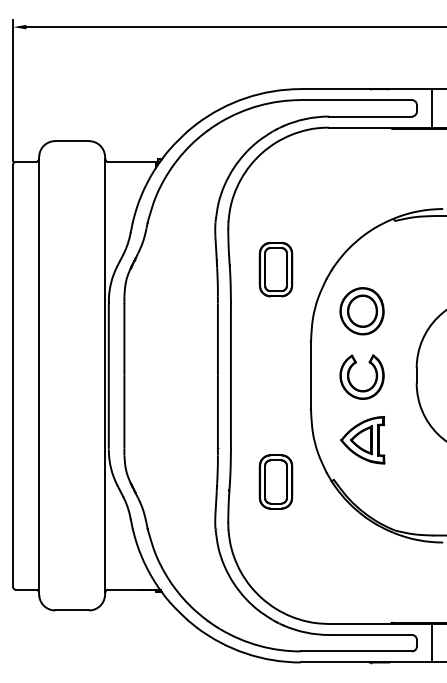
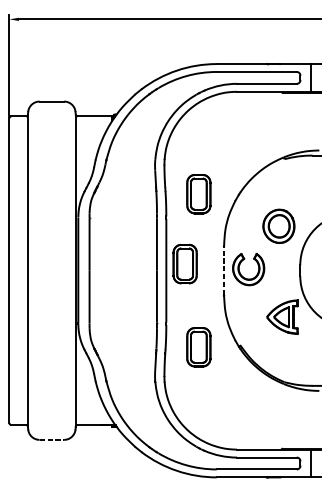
part: (361, 311) -> (278, 226), moved
part: (256, 366) -> (184, 264), added
line: (311, 375) -> (224, 270), solid -> dashed
part: (349, 376) -> (239, 269), moved
part: (362, 440) -> (282, 317), moved
line: (72, 610) -> (52, 439), solid -> dashed

